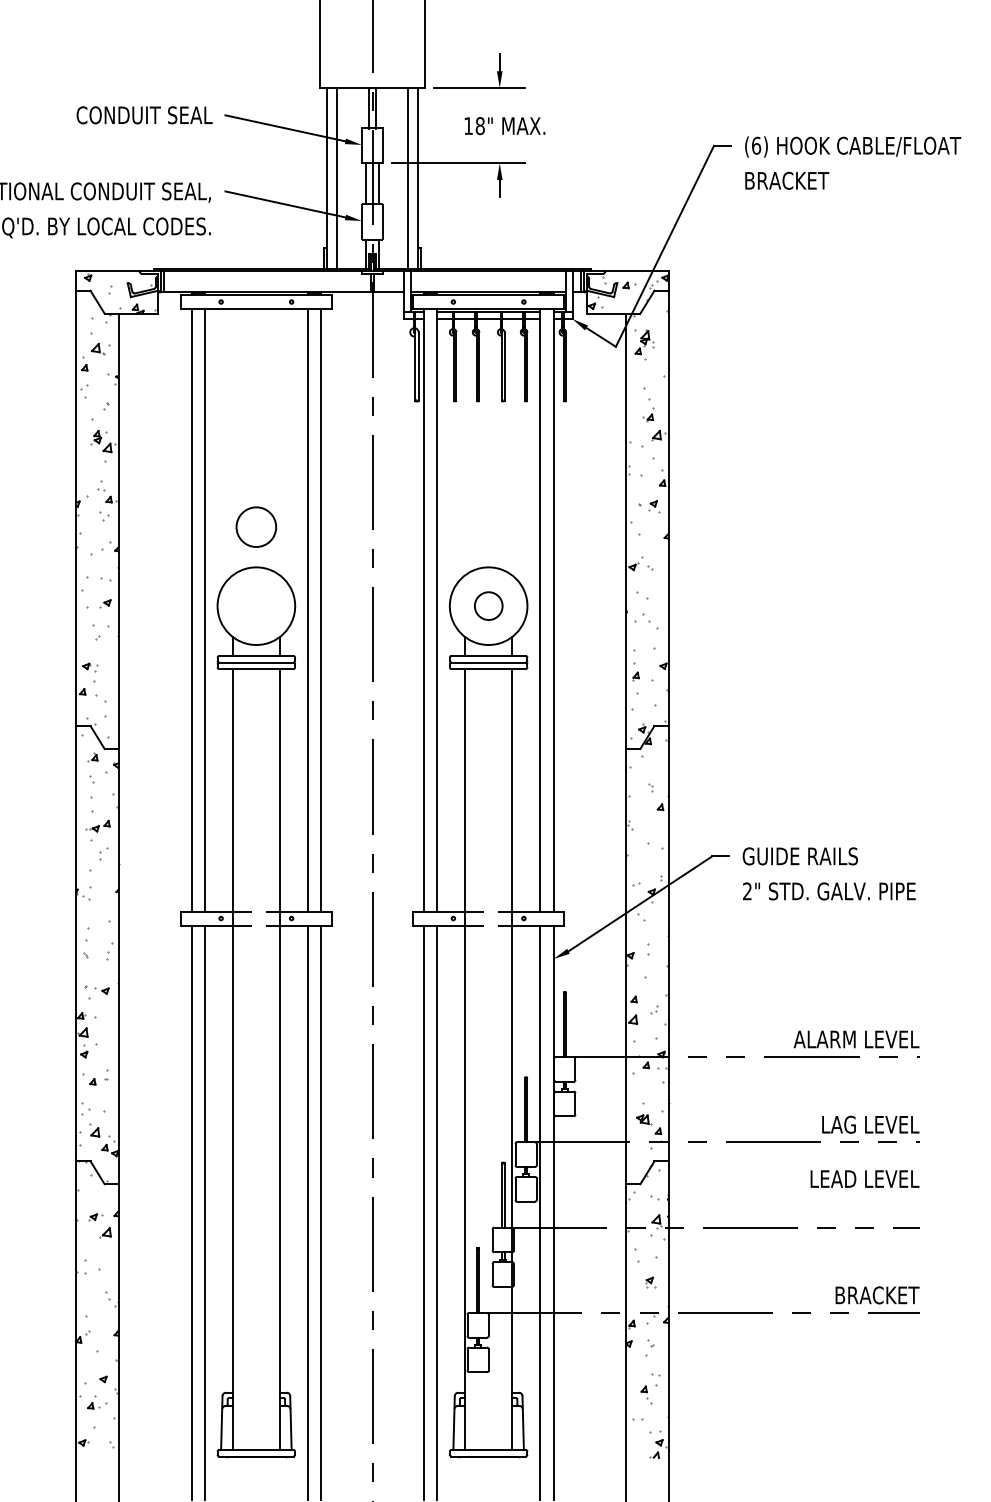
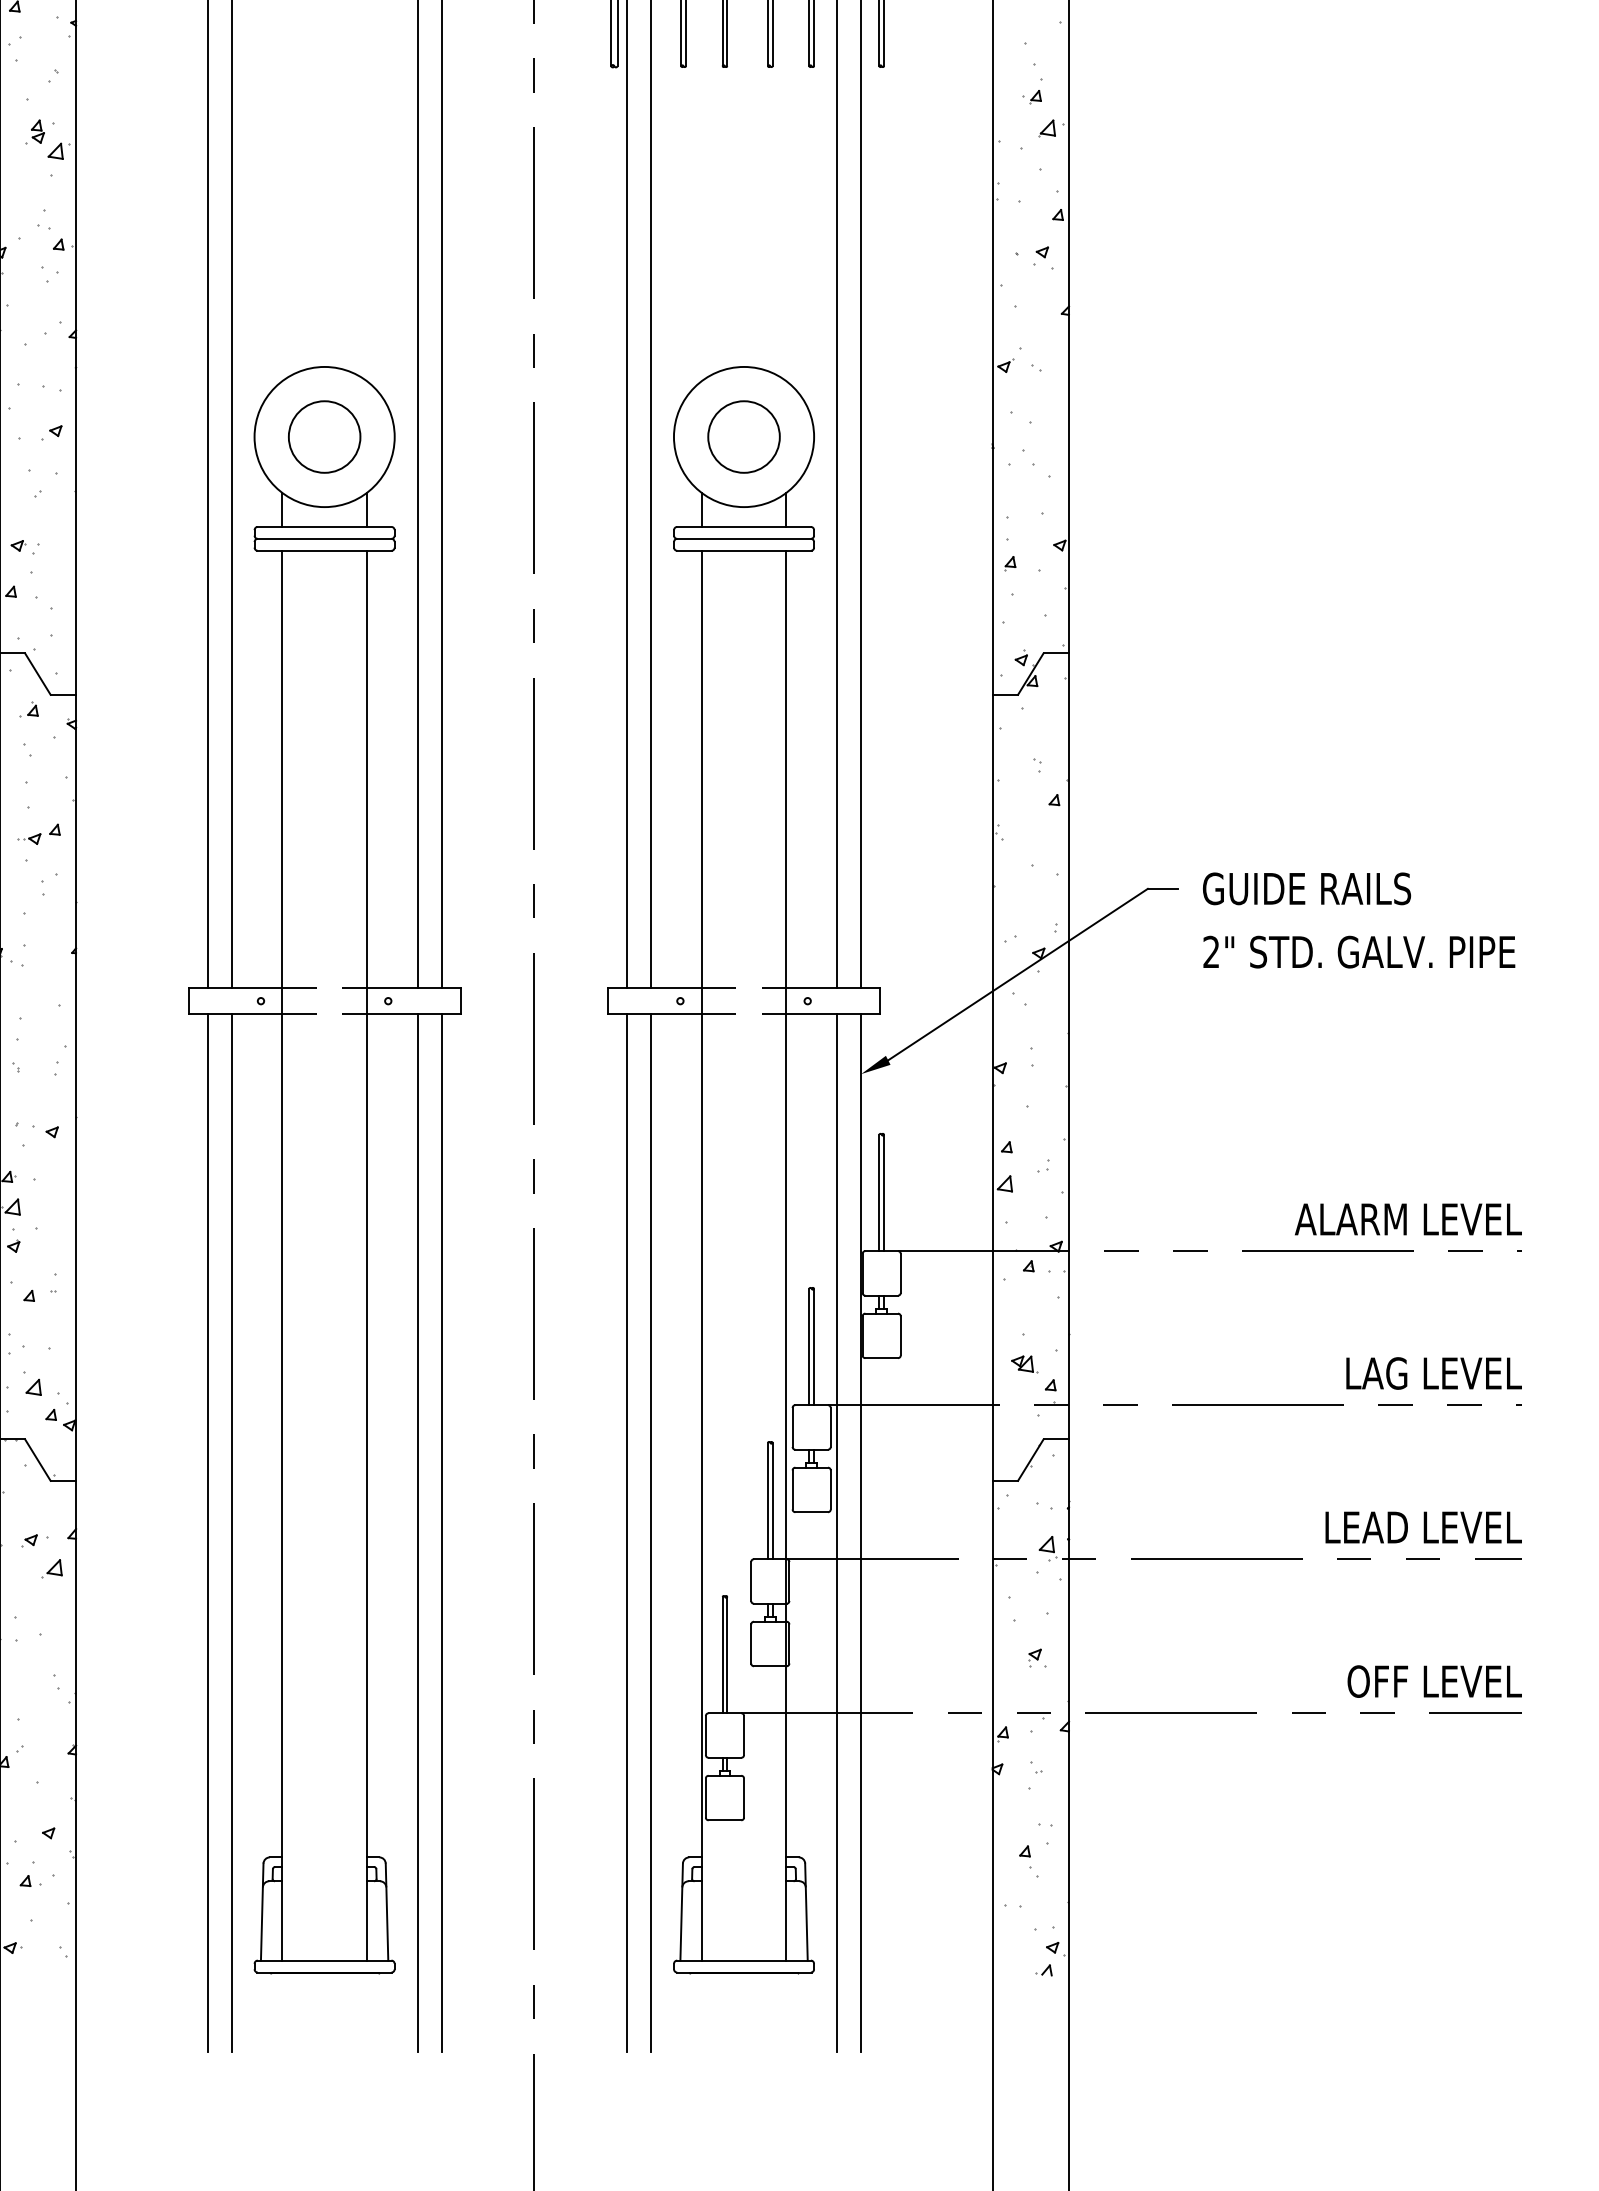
circle: (256, 526) -> (324, 435), moved
circle: (488, 605) -> (743, 435), size x1.43
text: (864, 1178) -> (1422, 1526), moved
text: (870, 1295) -> (1433, 1681), BRACKET -> OFF LEVEL

